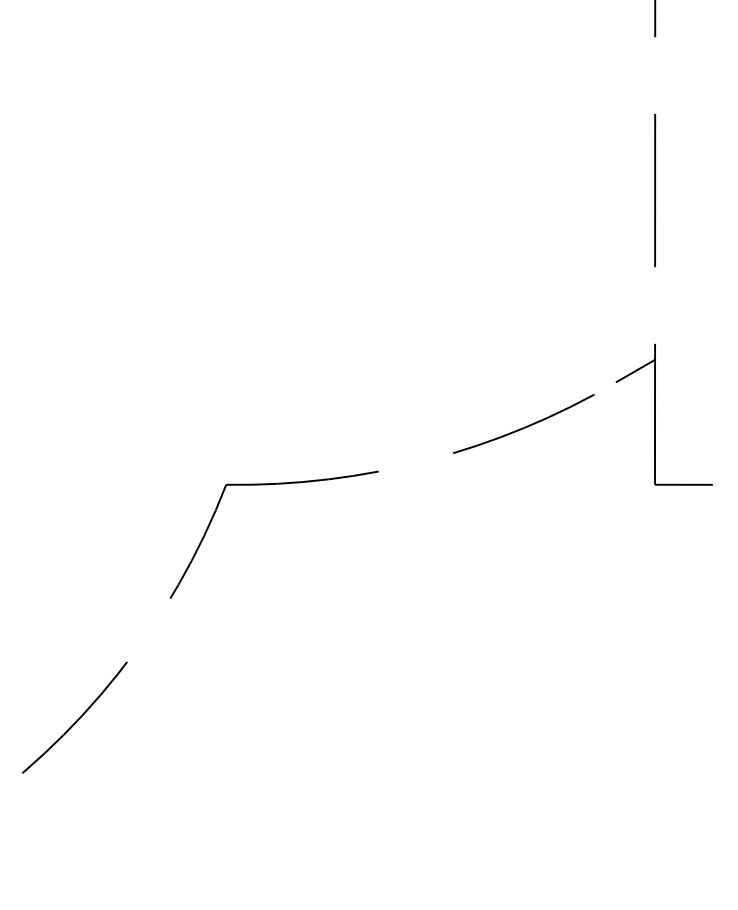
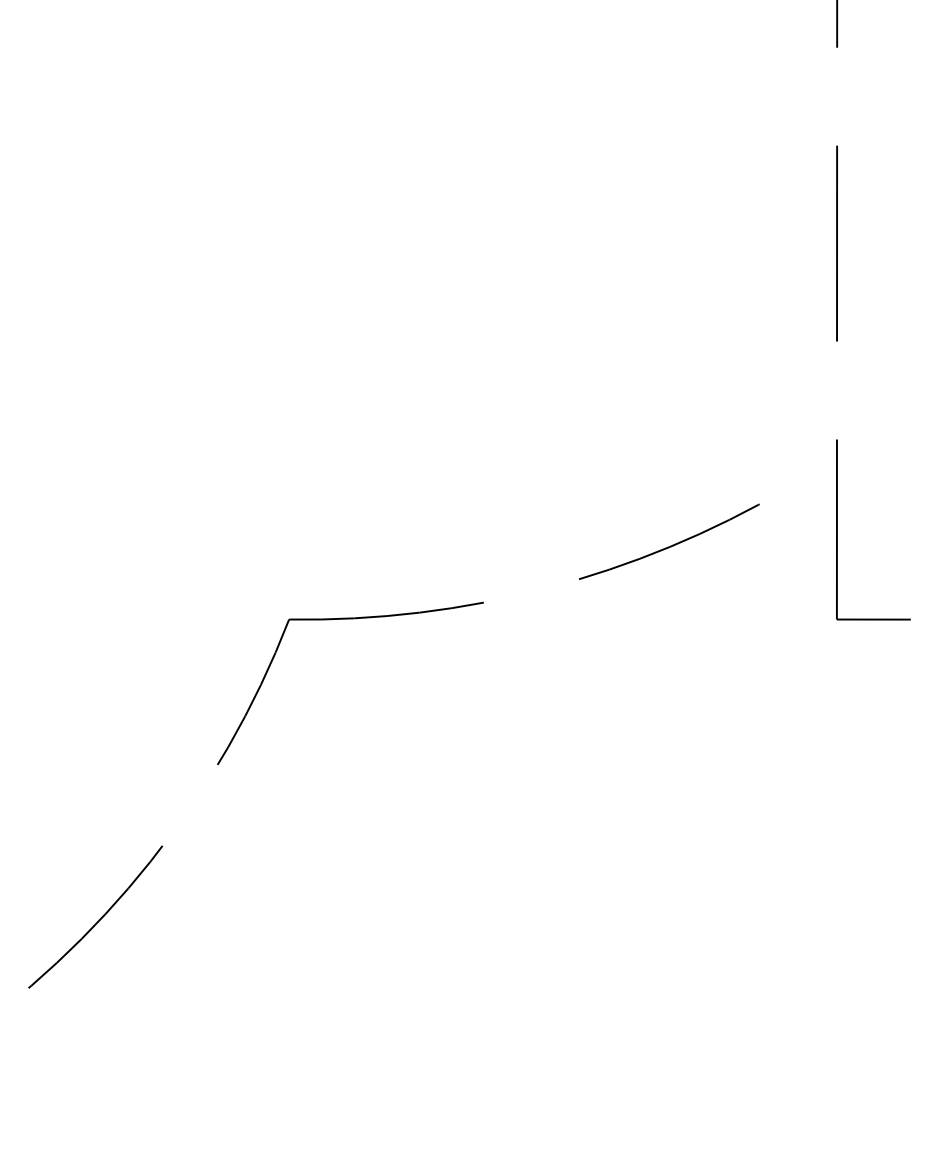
line: (635, 370) -> (811, 473), removed

